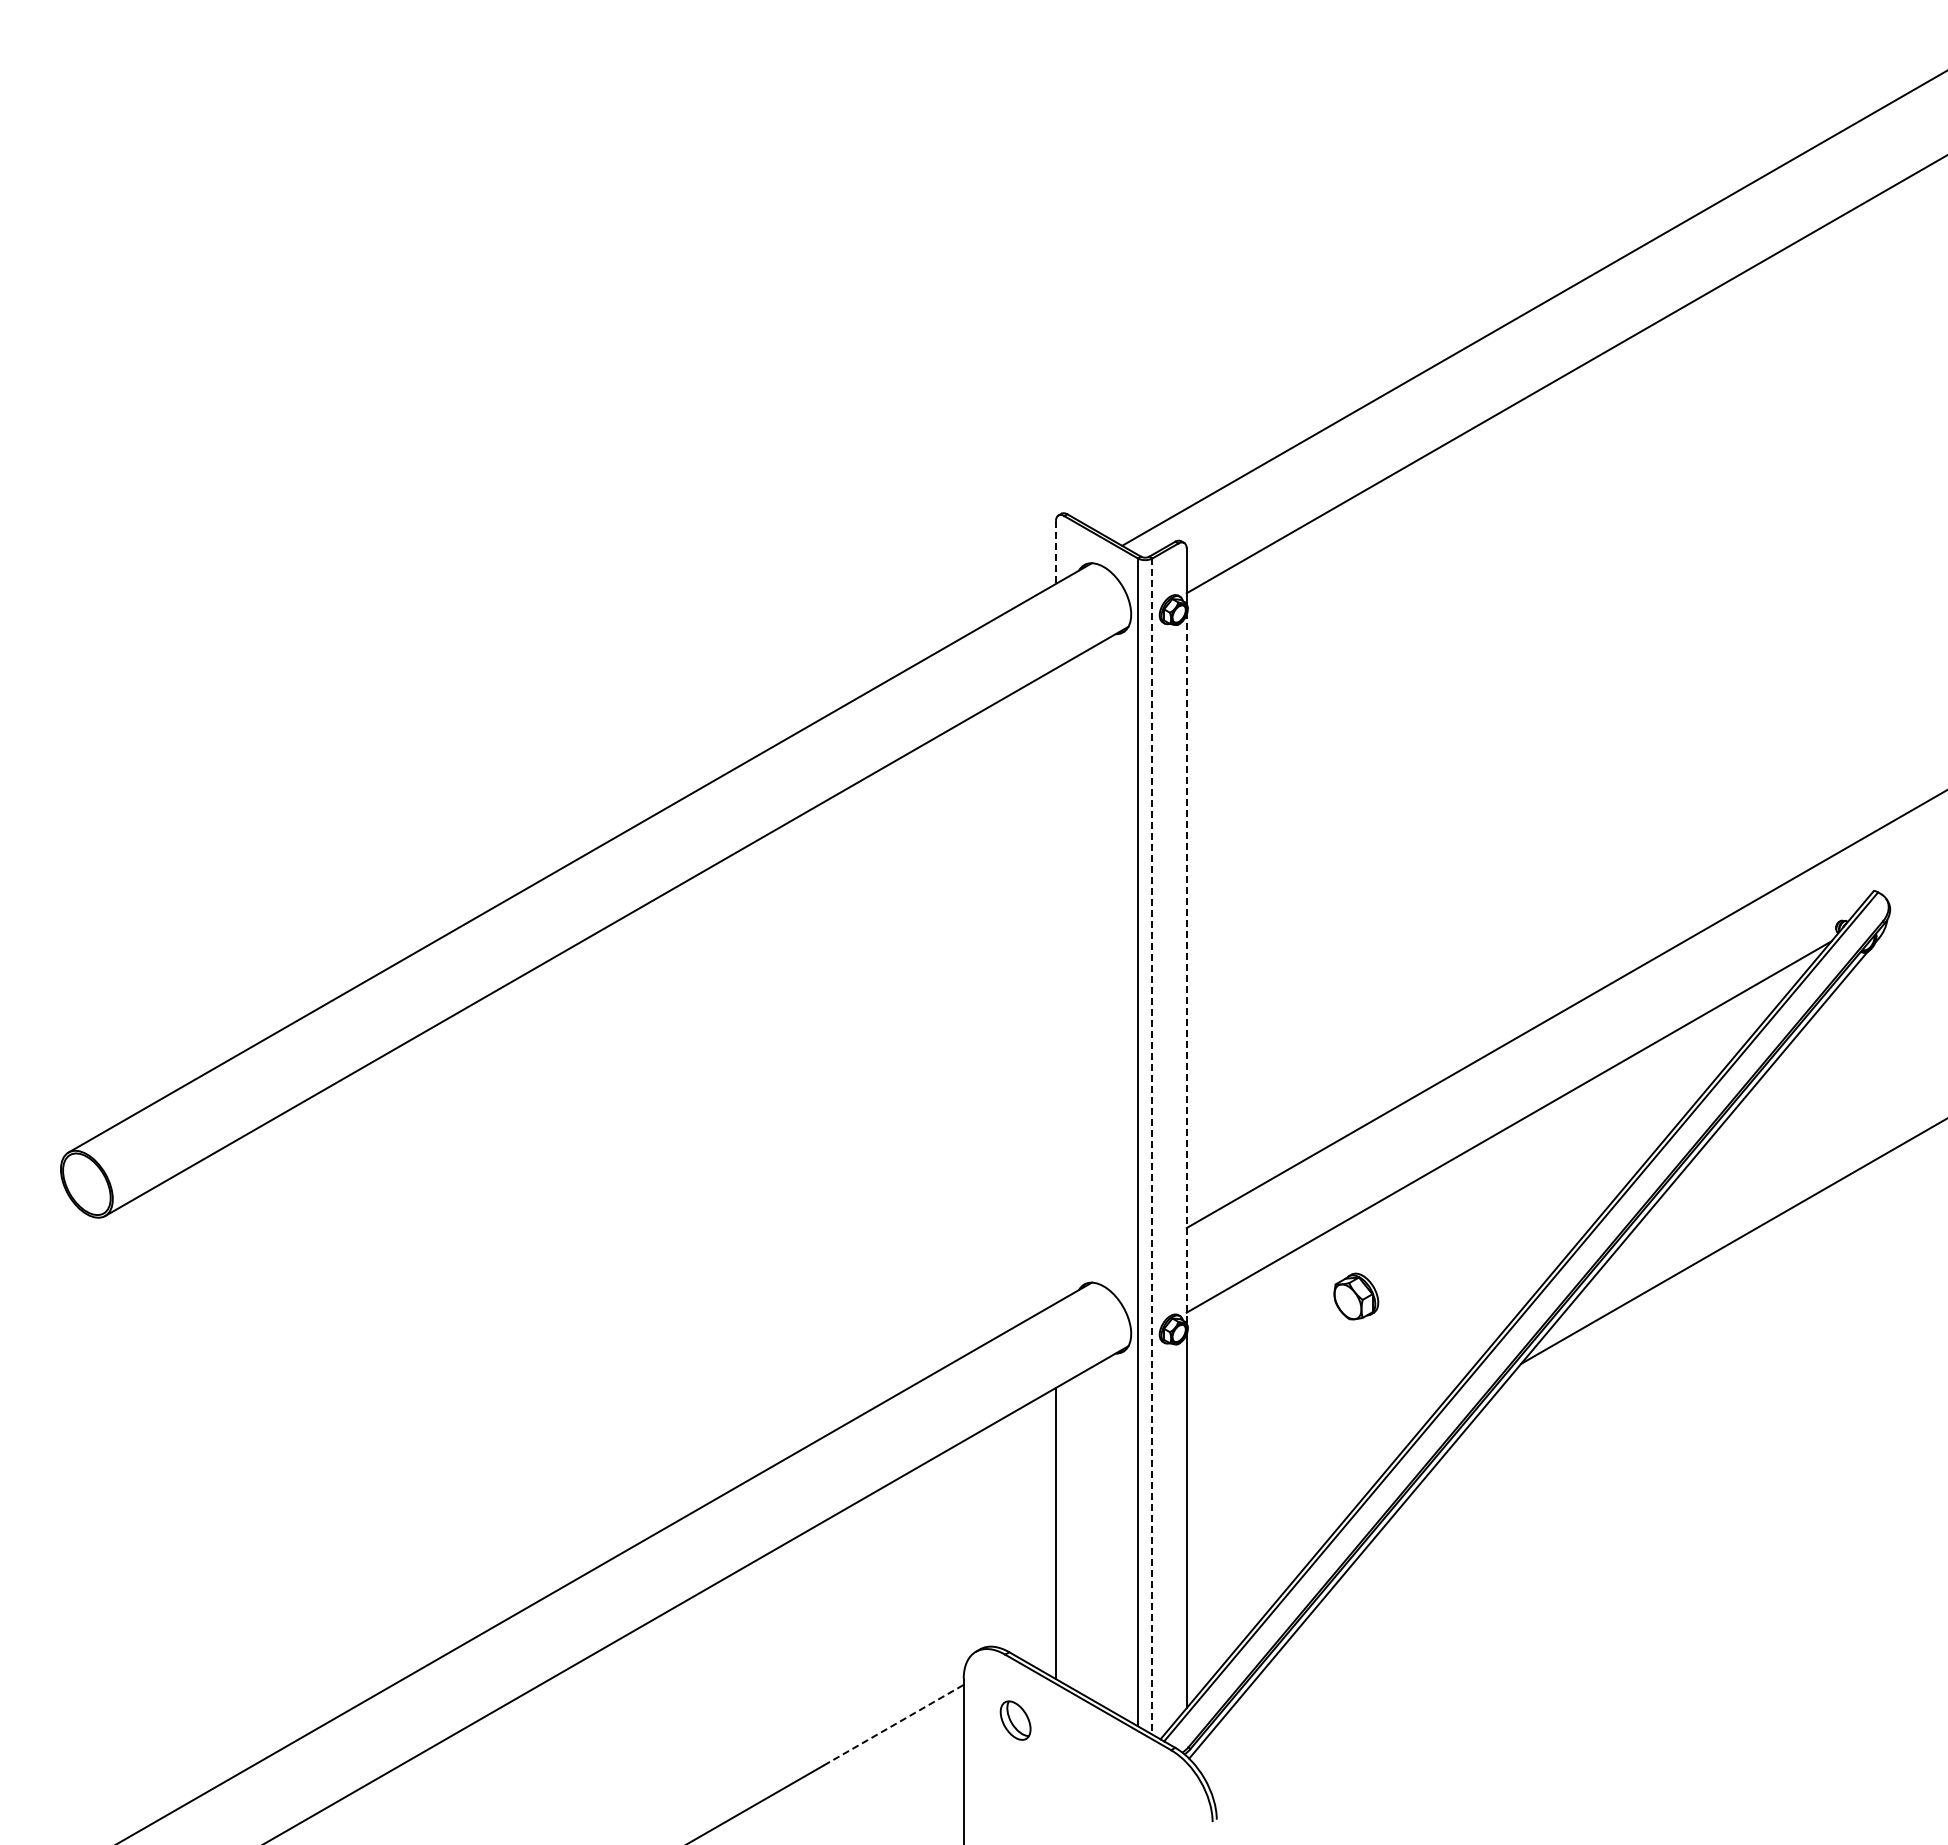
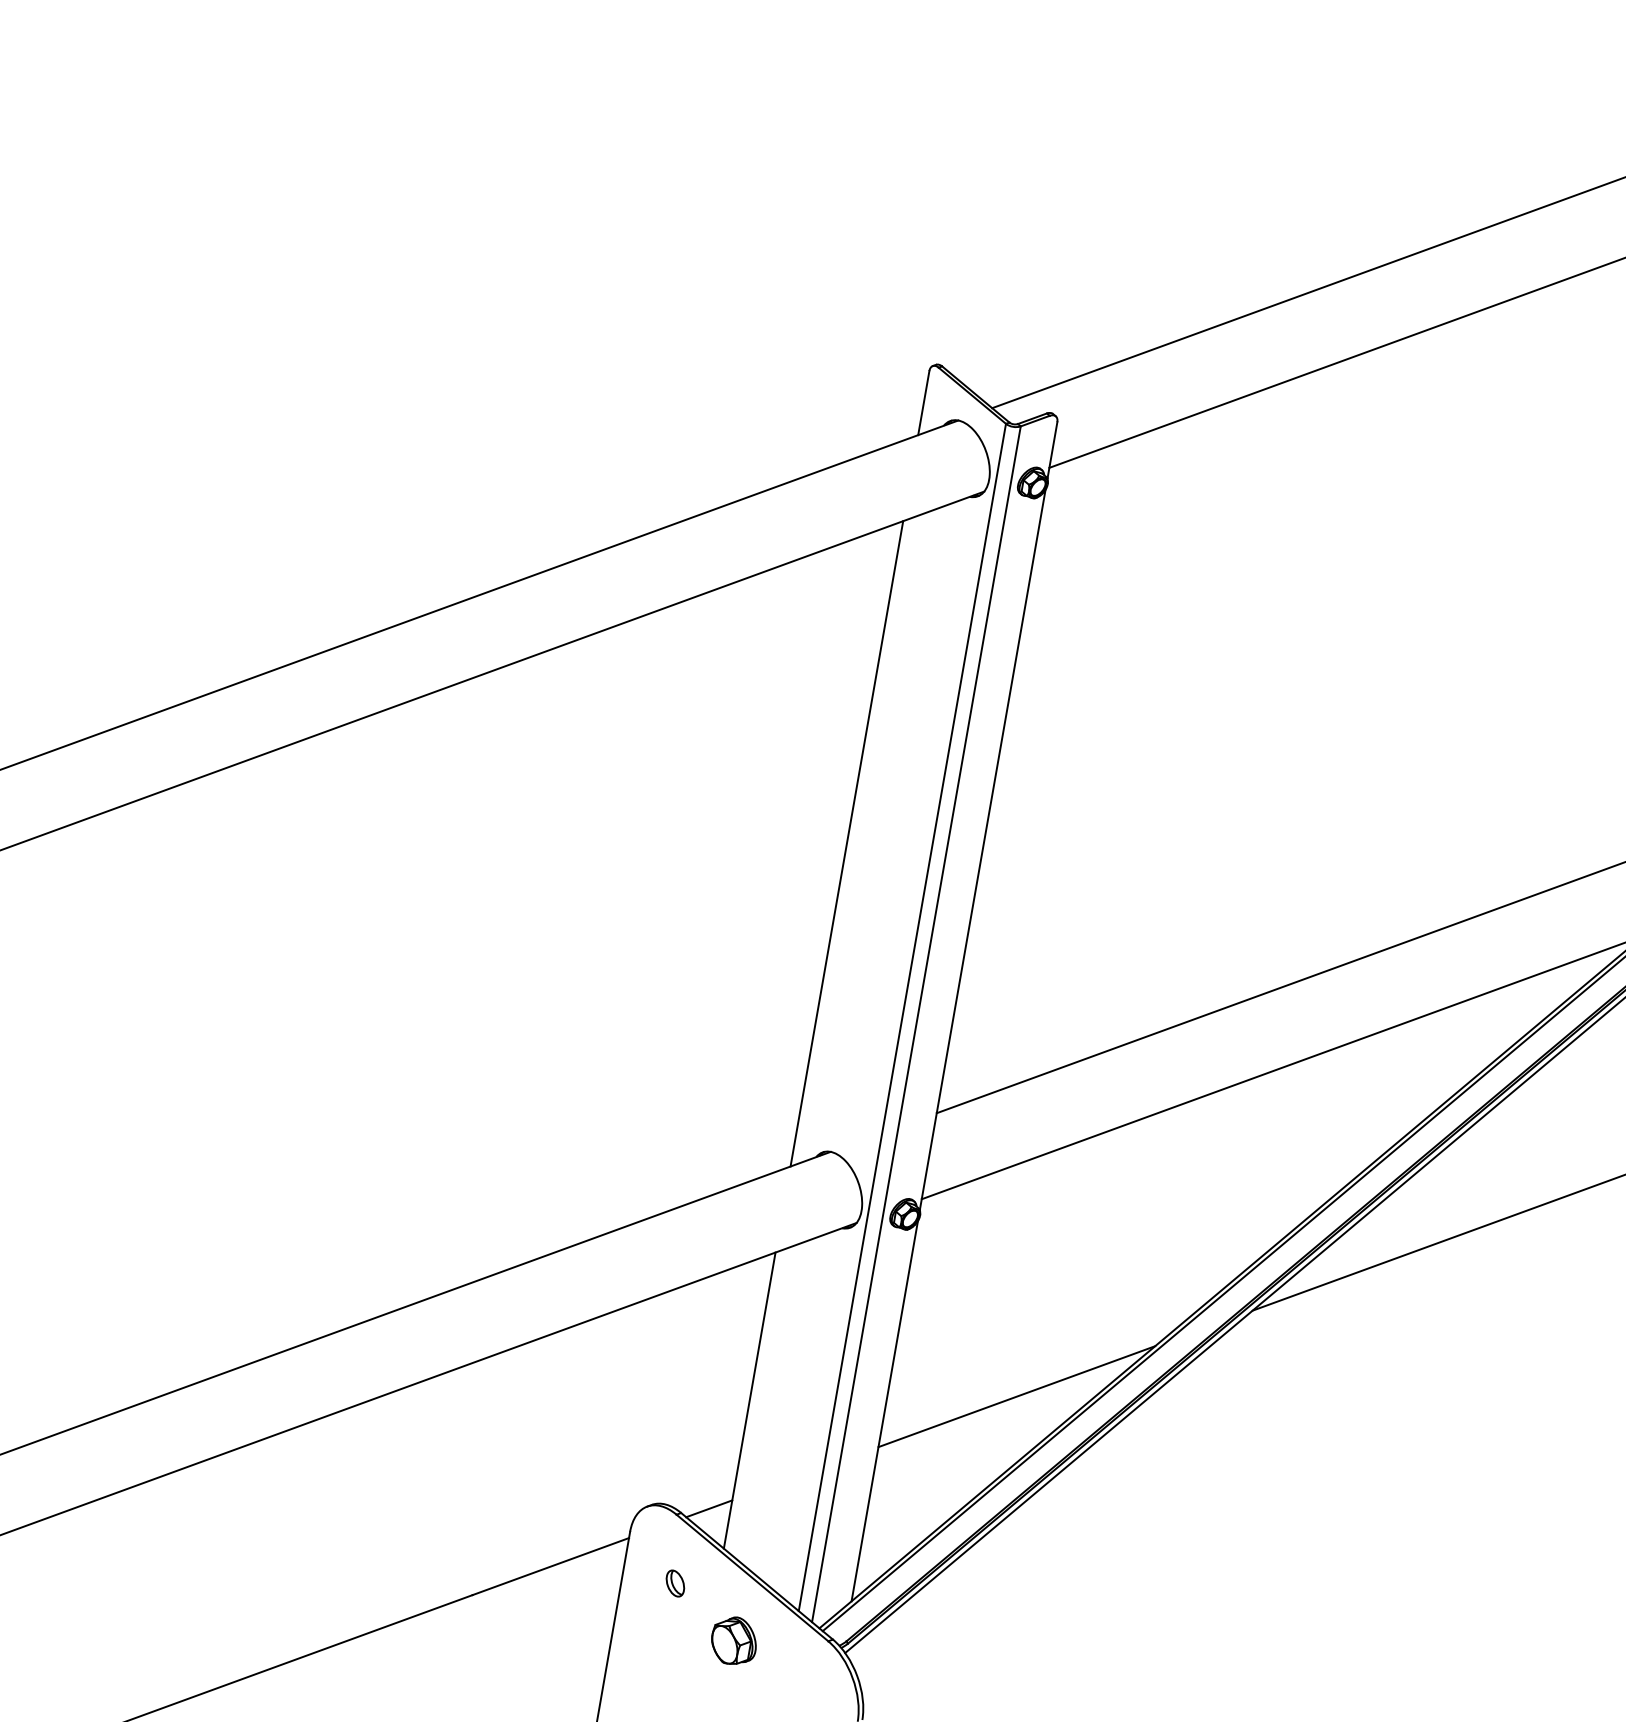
line: (1056, 552) -> (924, 403), dashed -> solid
line: (1186, 968) -> (982, 849), dashed -> solid
line: (1056, 985) -> (847, 843), added
line: (1152, 1147) -> (916, 1025), dashed -> solid
part: (1356, 1296) -> (734, 1640), moved
line: (1310, 1485) -> (1016, 1396), added
line: (1035, 1643) -> (709, 1508), added
part: (1015, 1720) -> (675, 1583), size x0.62
line: (893, 1725) -> (550, 1566), dashed -> solid

